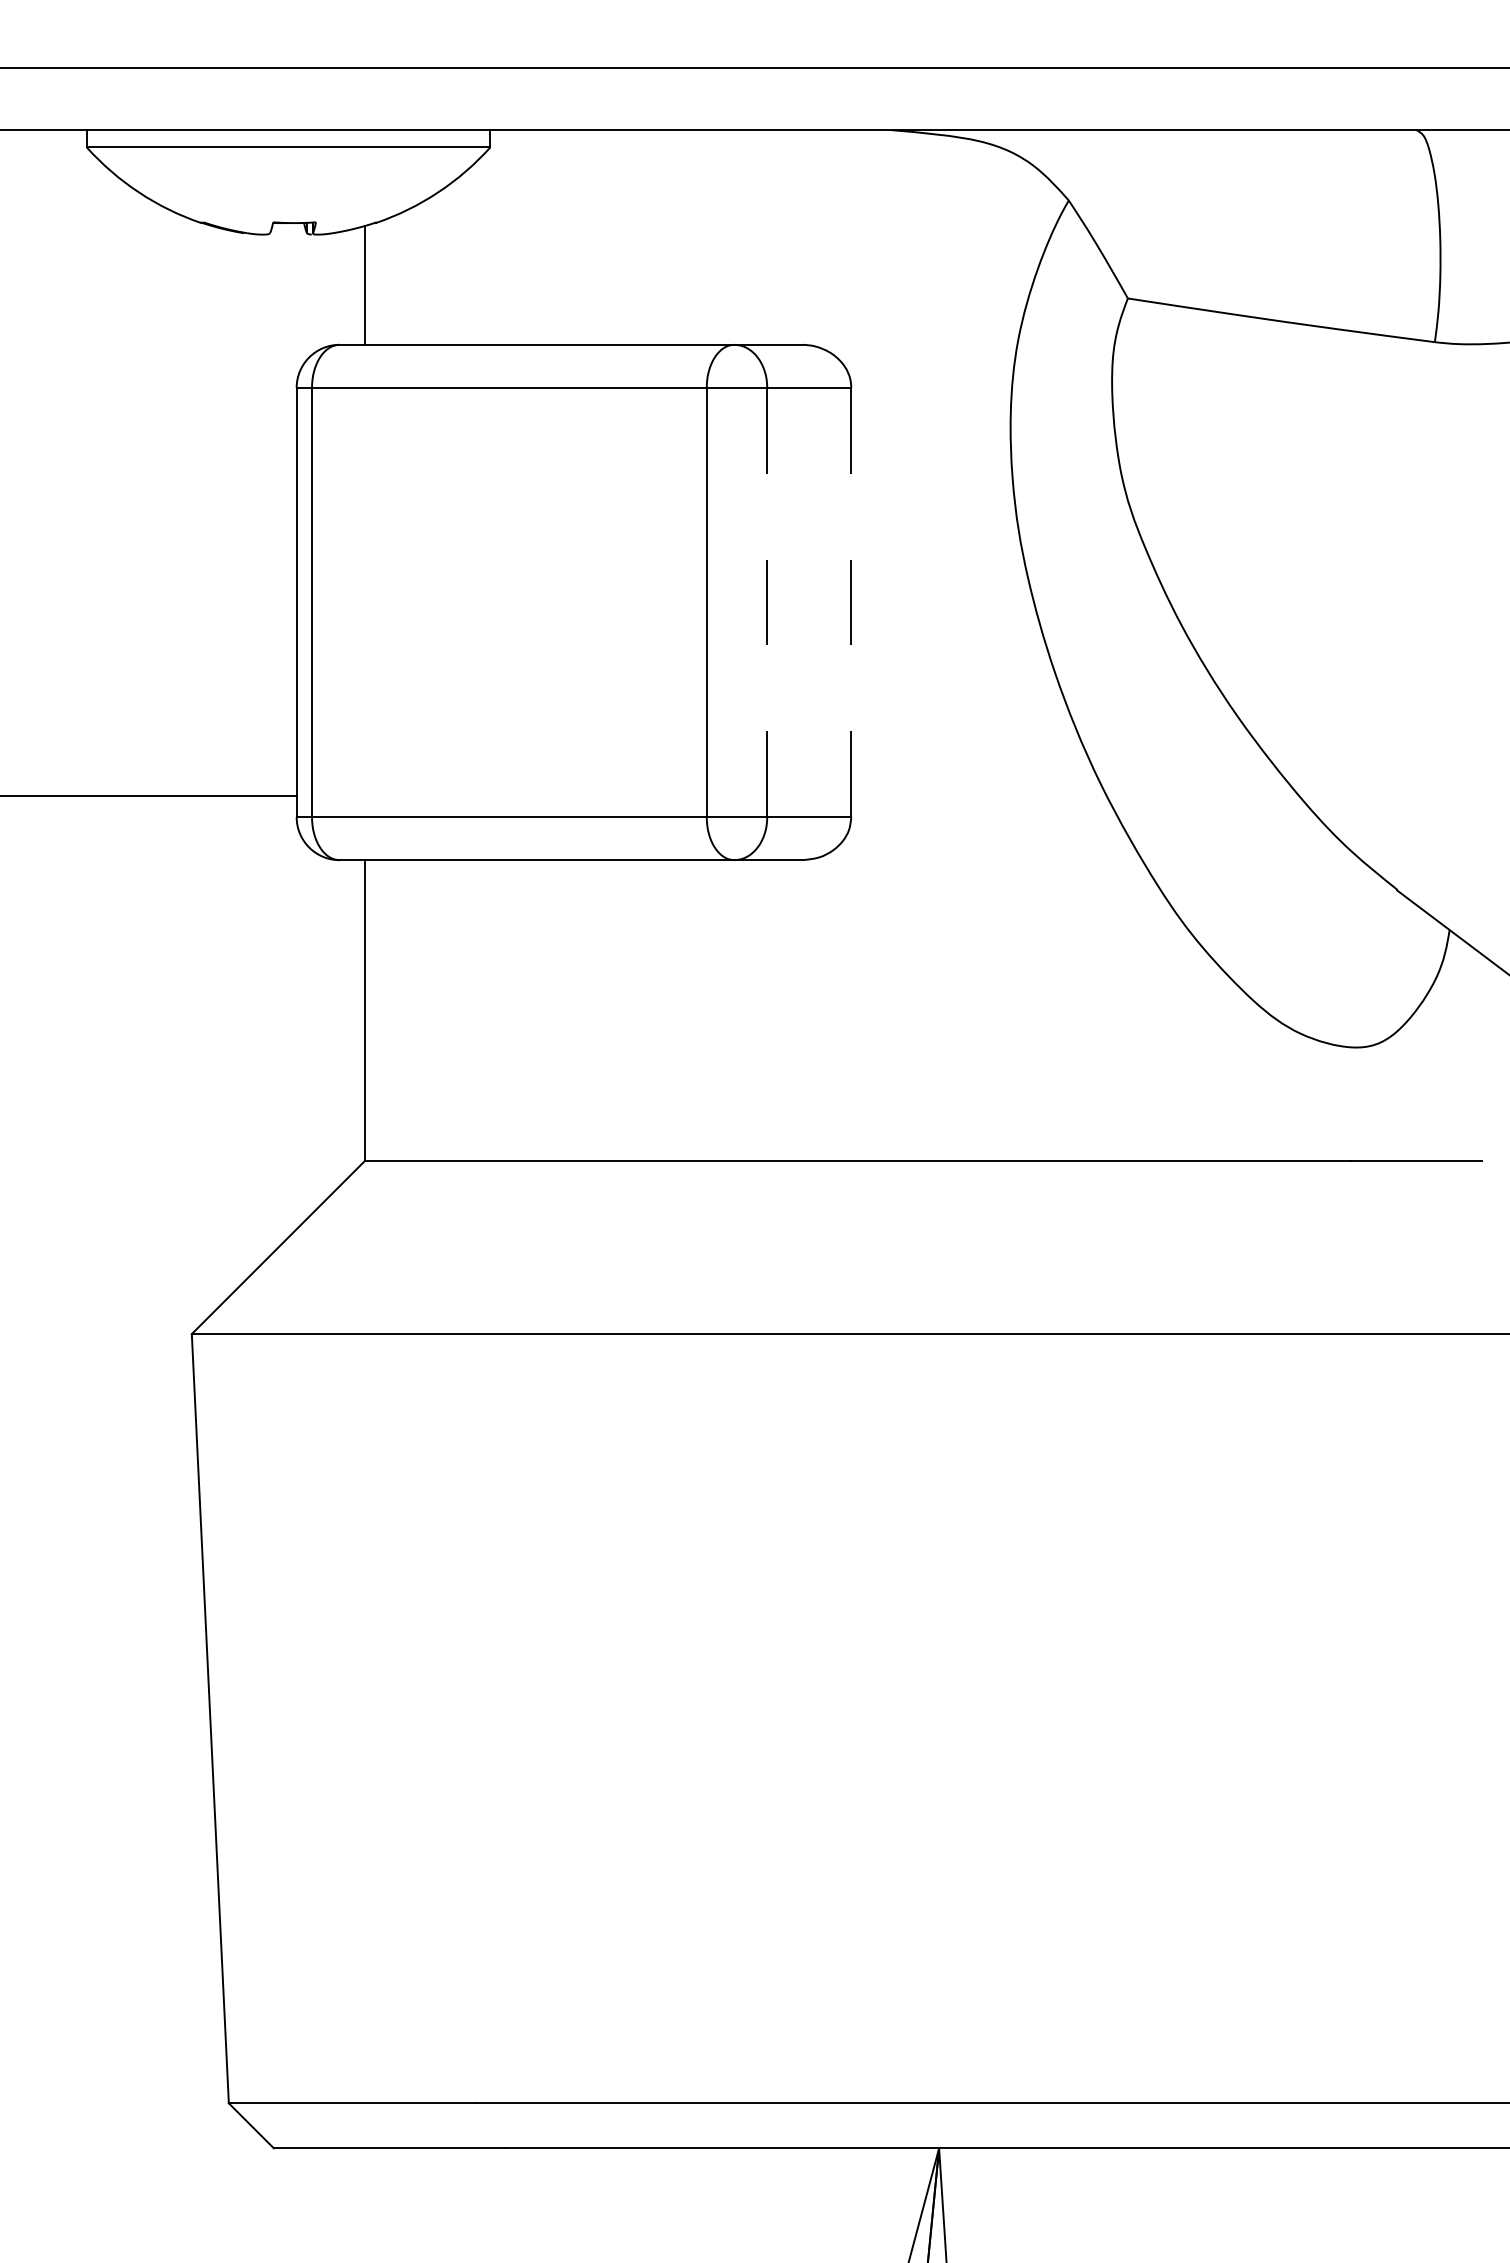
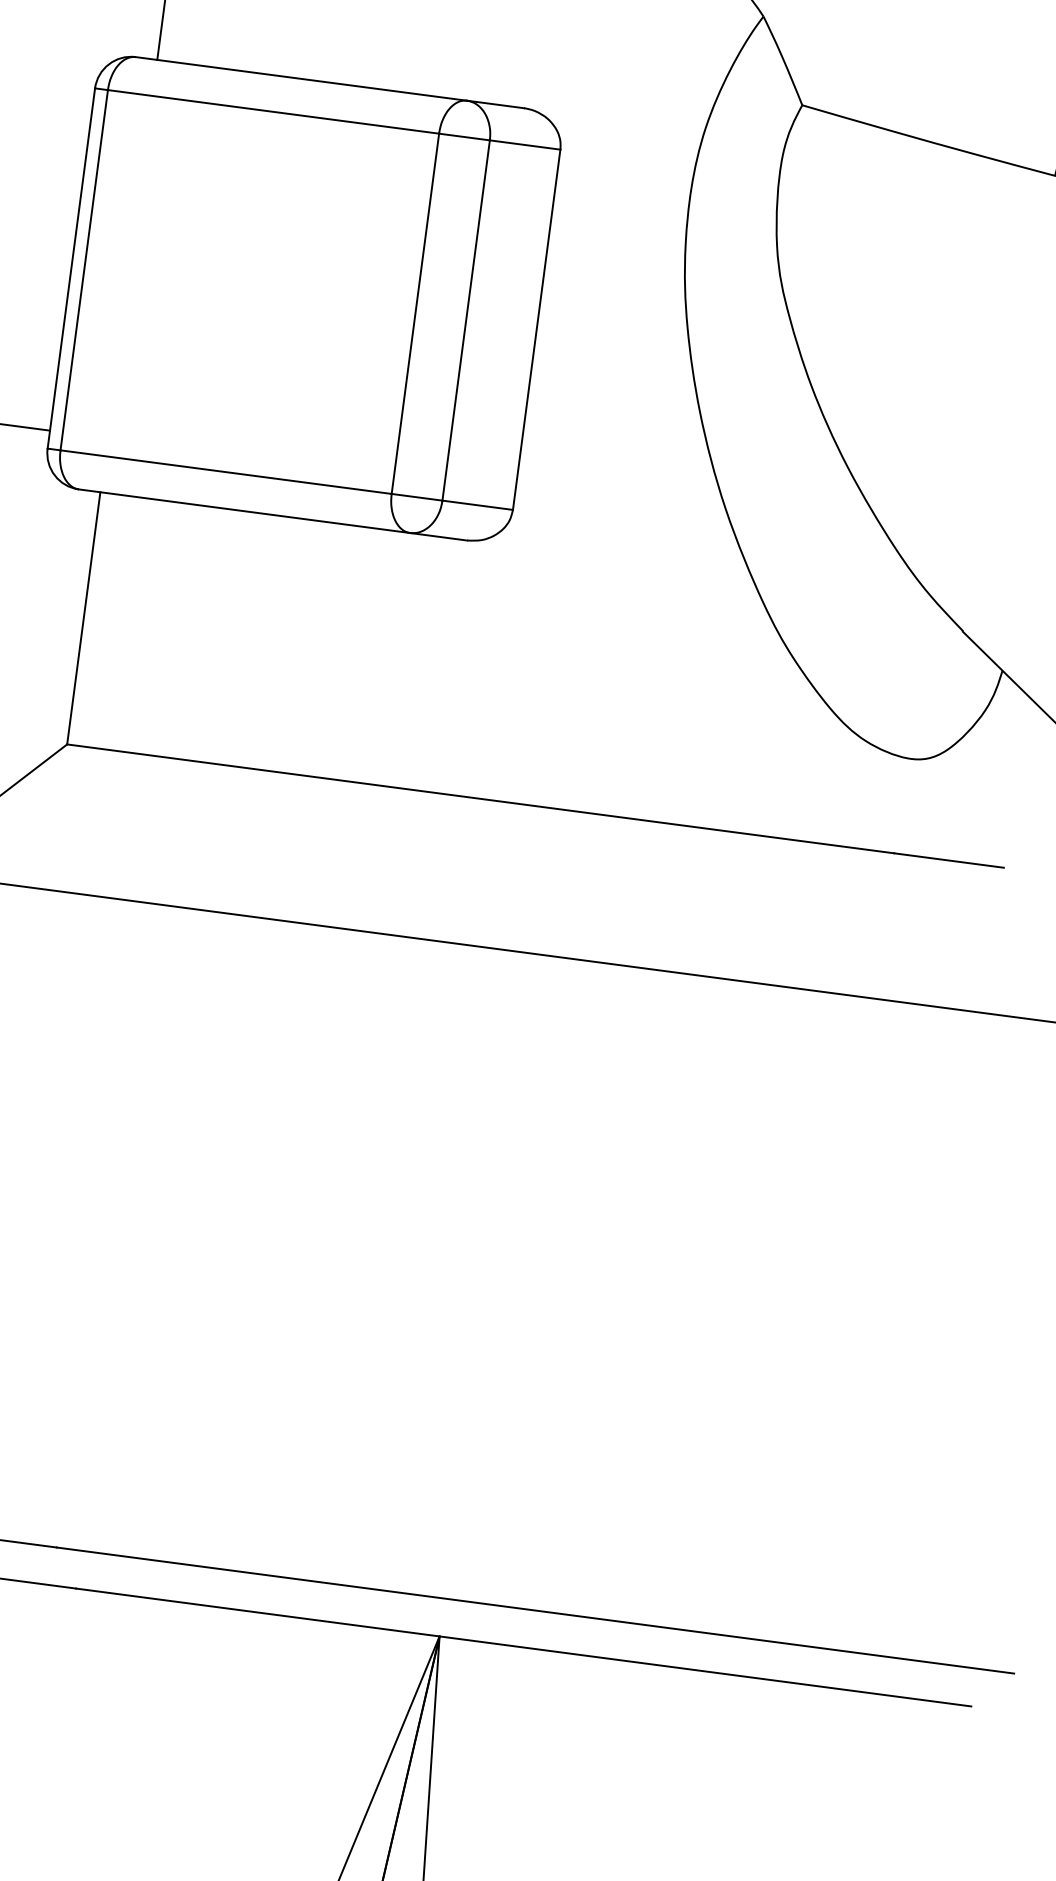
line: (767, 602) -> (466, 320), dashed -> solid
line: (851, 602) -> (536, 329), dashed -> solid

